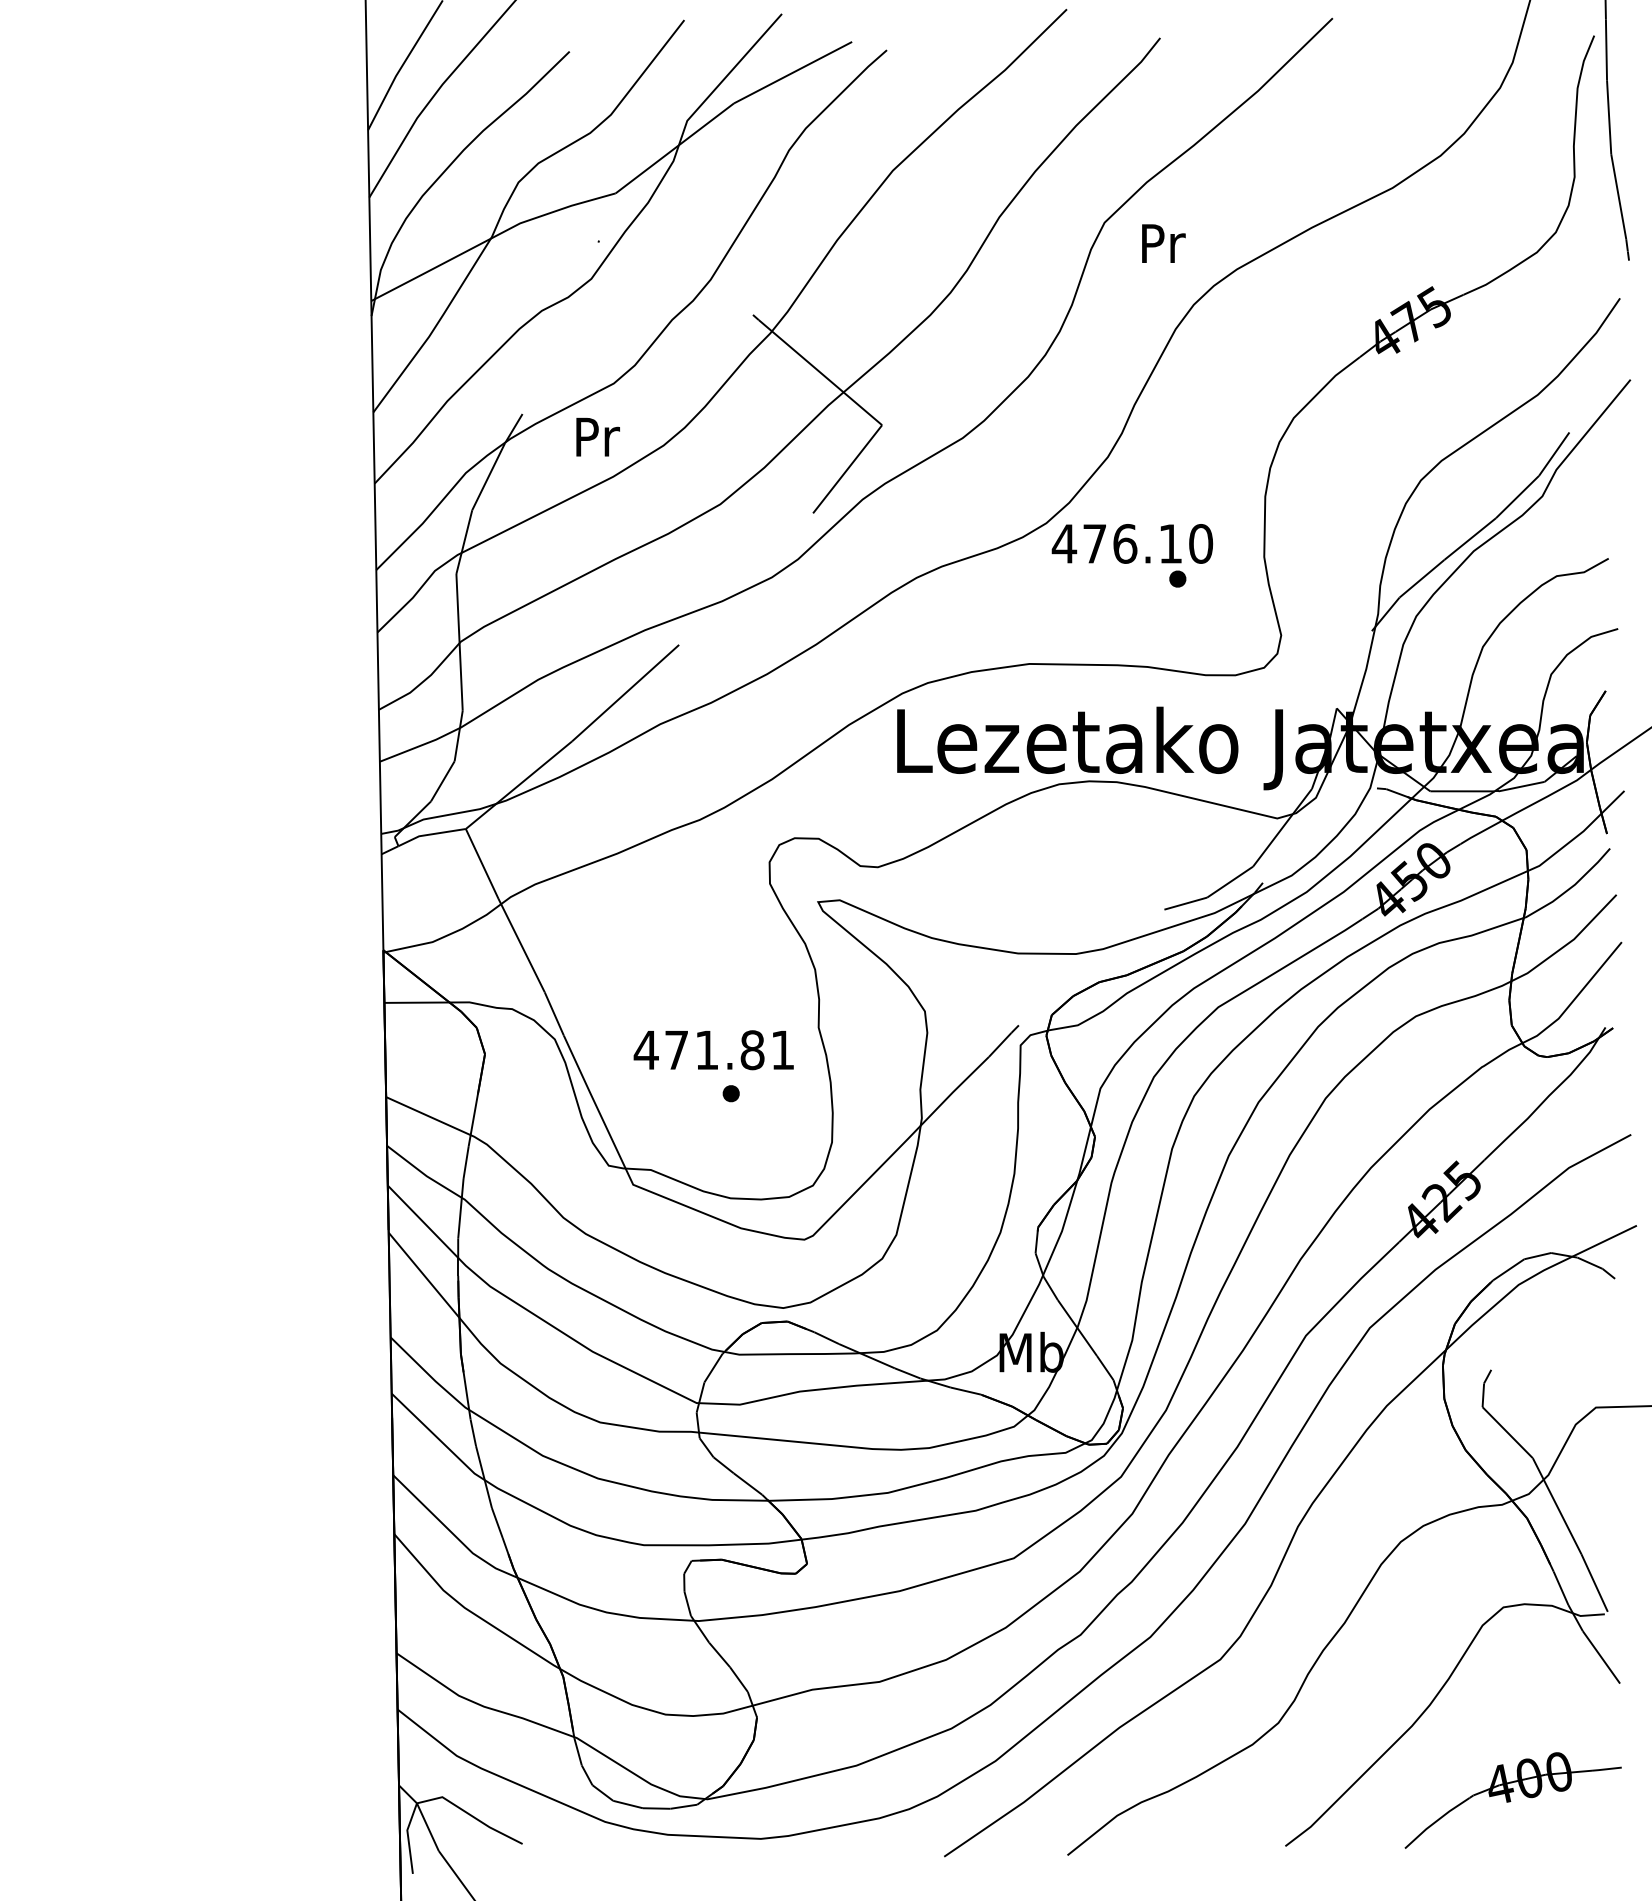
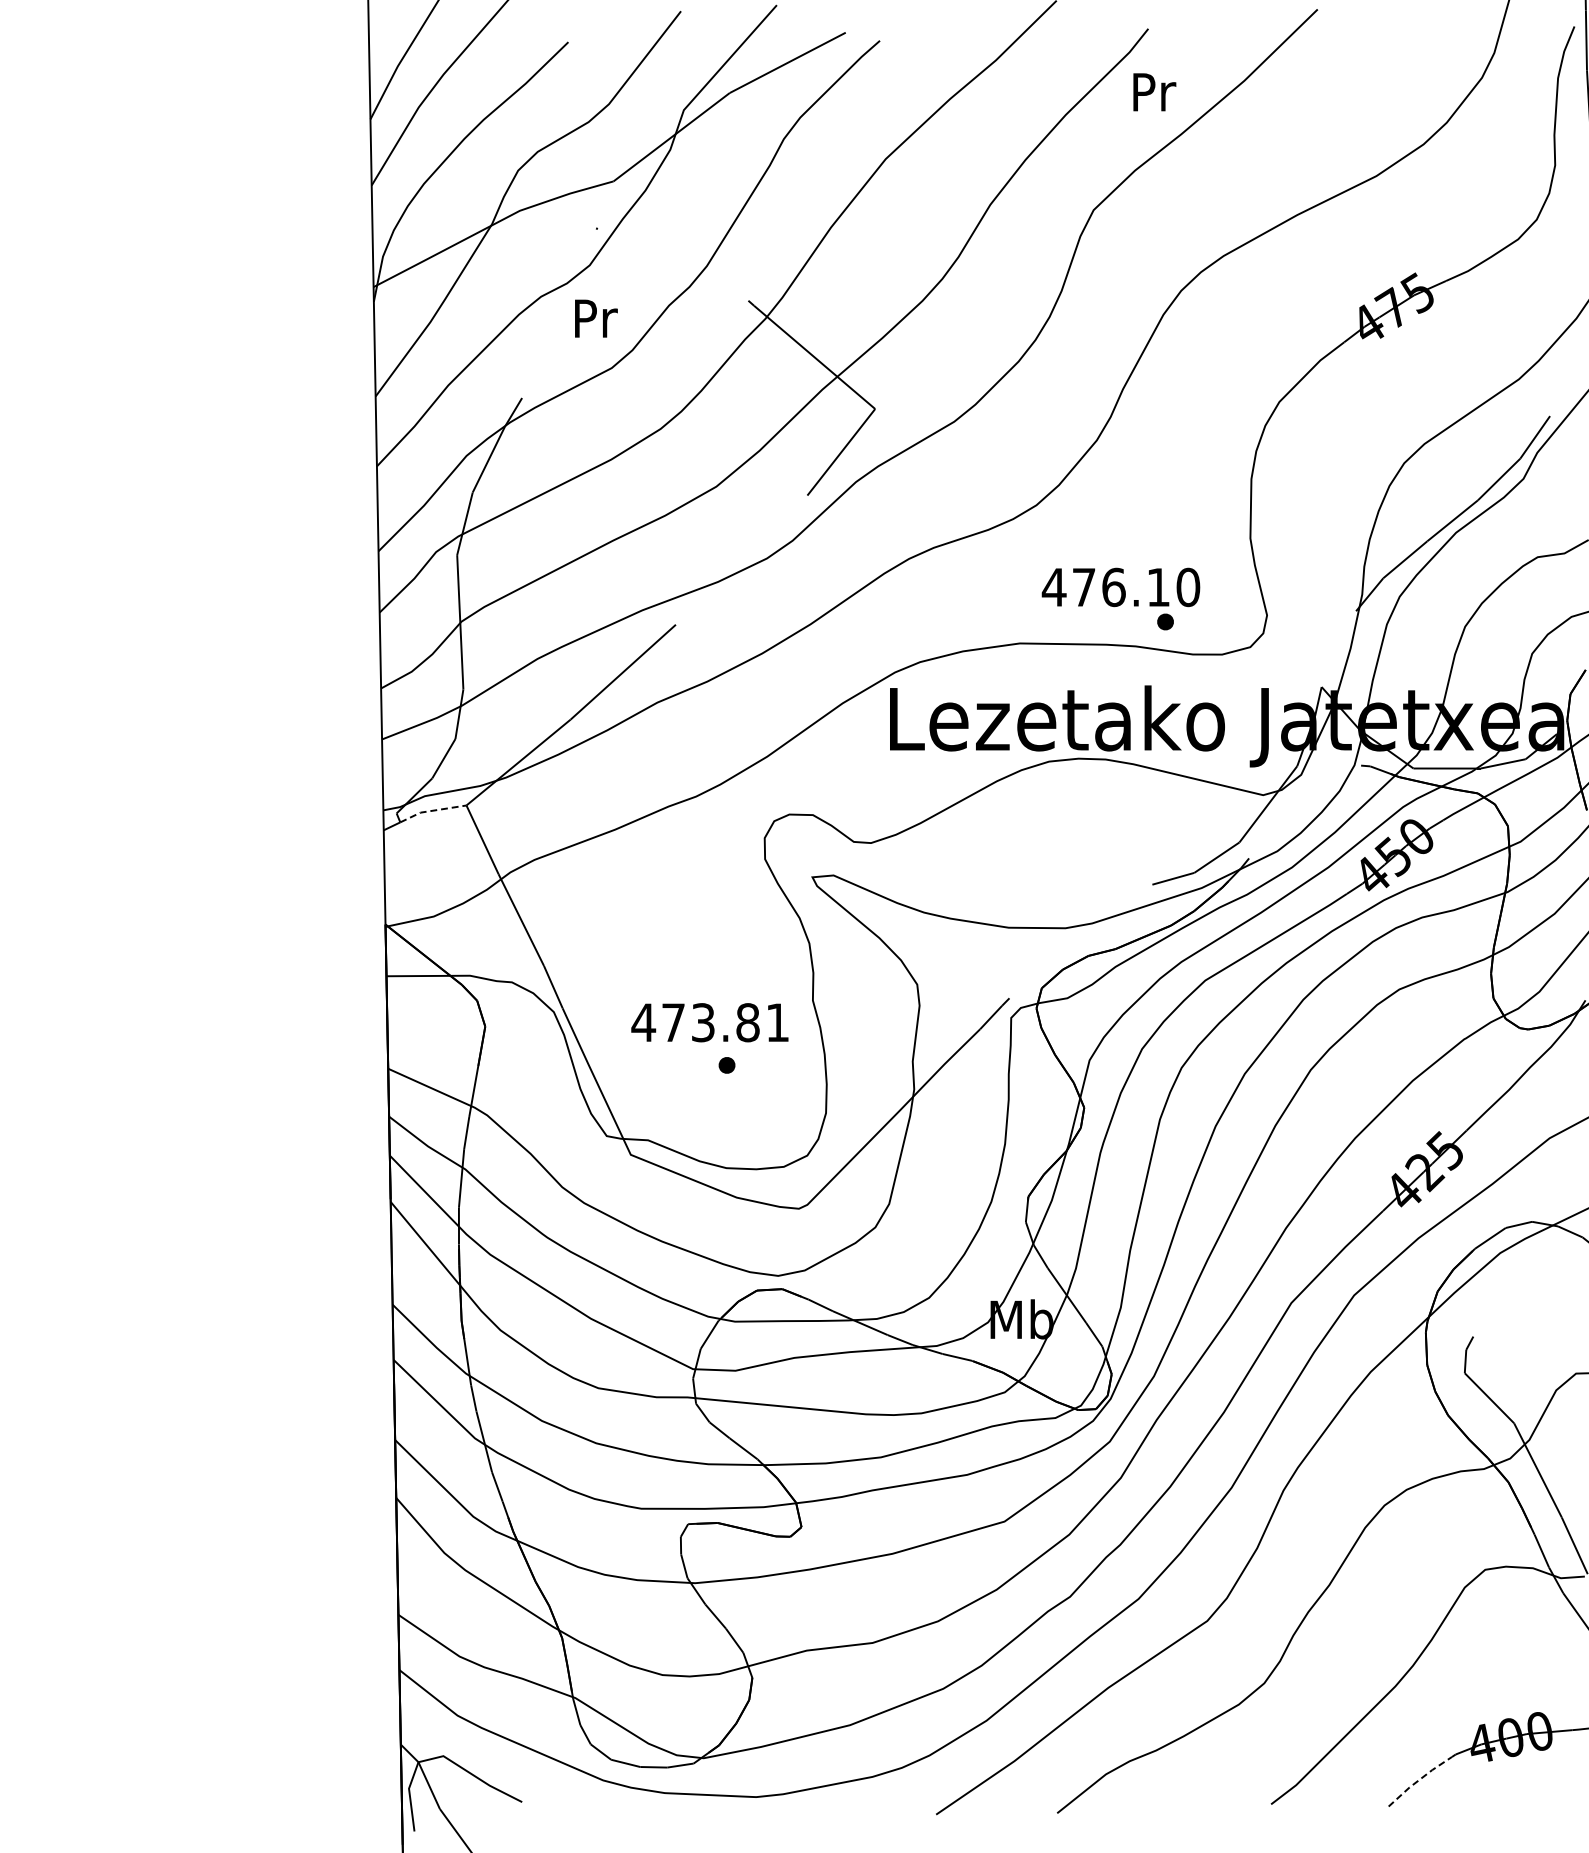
text: (1163, 243) -> (1154, 92), moved
text: (597, 436) -> (595, 317), moved
text: (1132, 555) -> (1121, 598), moved
line: (430, 834) -> (431, 810), solid -> dashed
text: (706, 1050) -> (702, 1022), 471.81 -> 473.81
line: (1436, 1821) -> (1419, 1780), solid -> dashed

